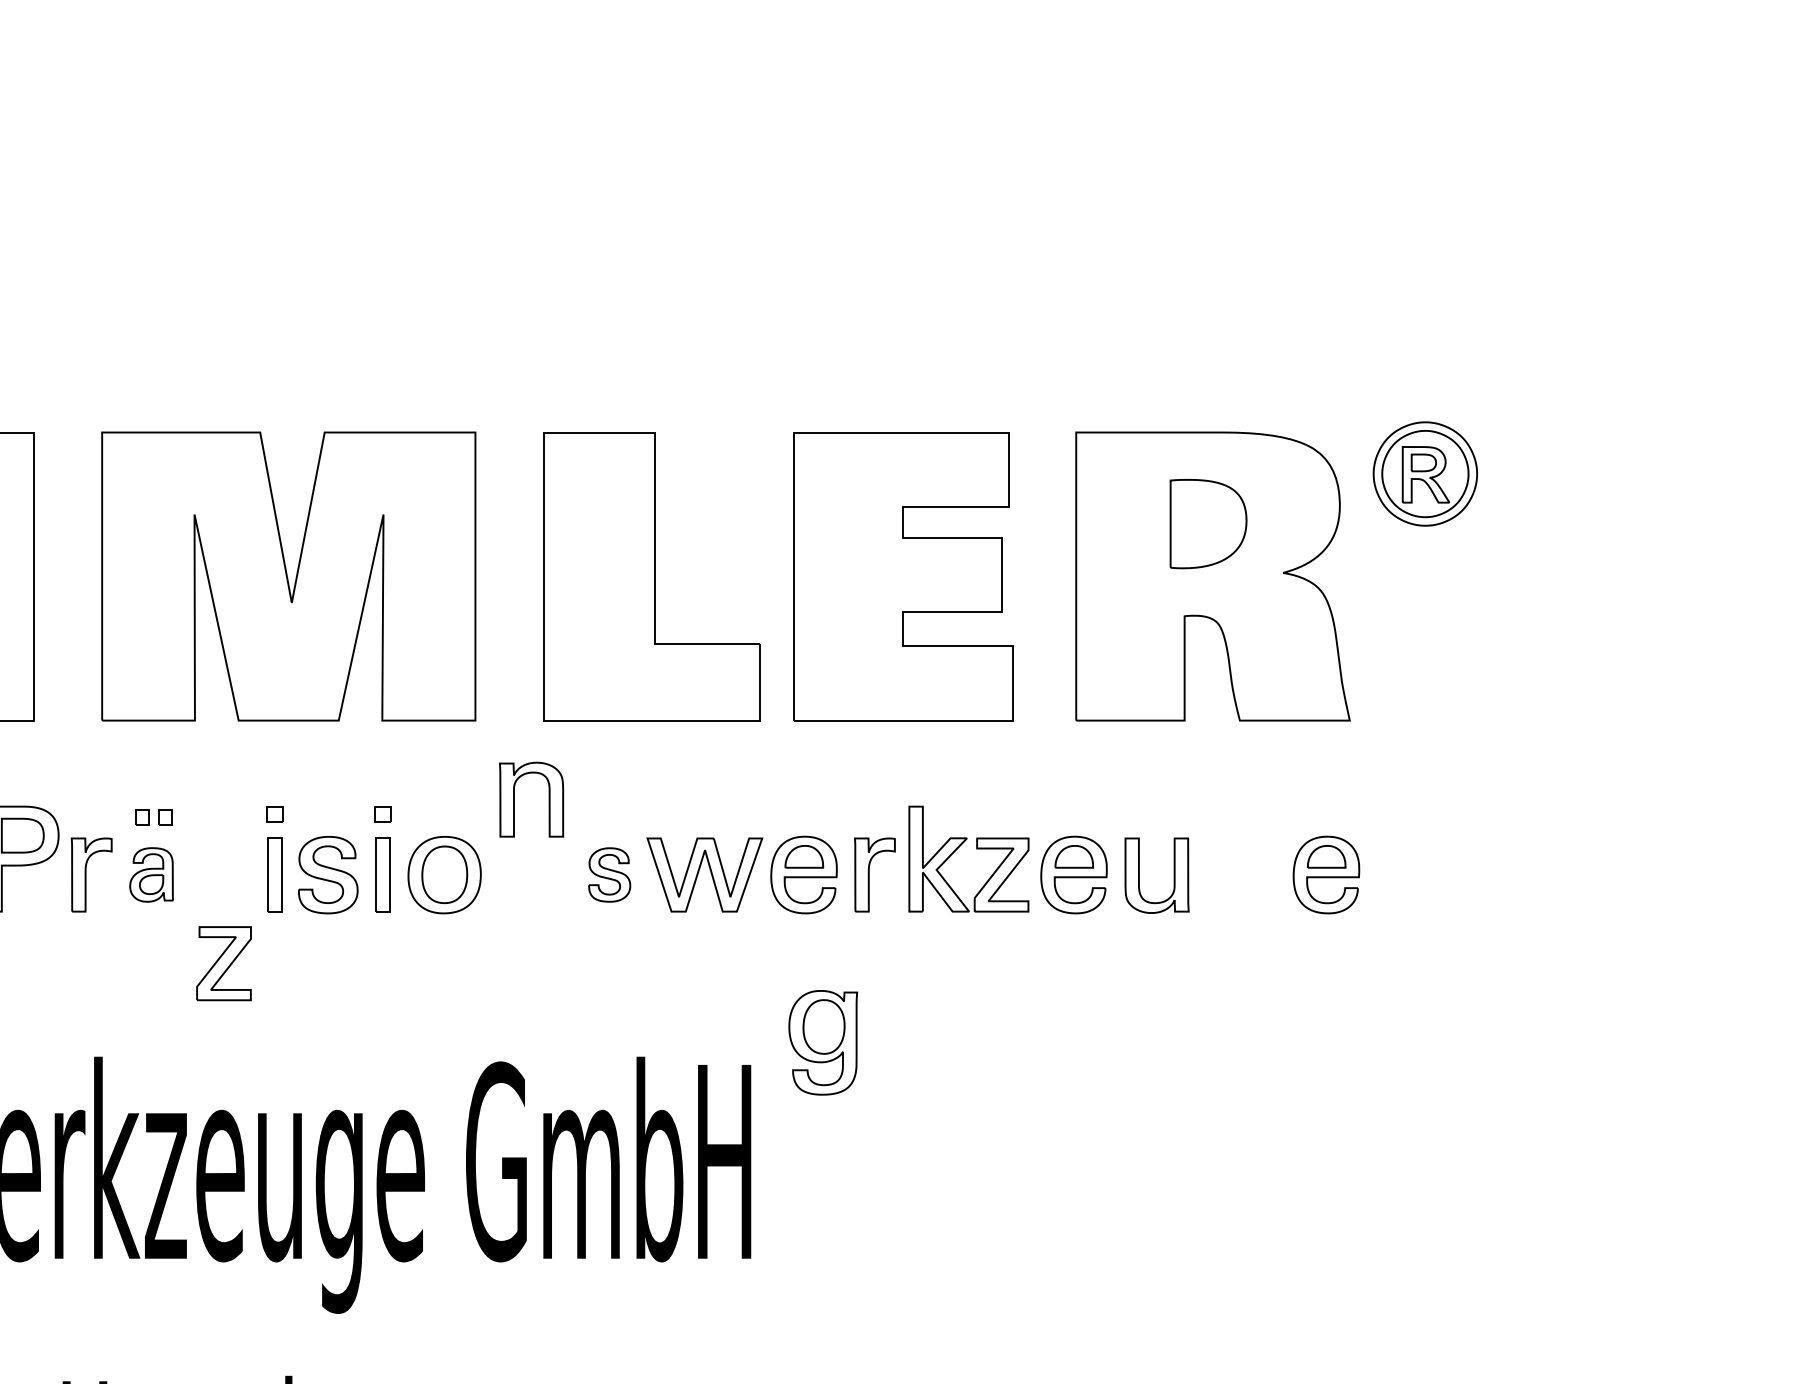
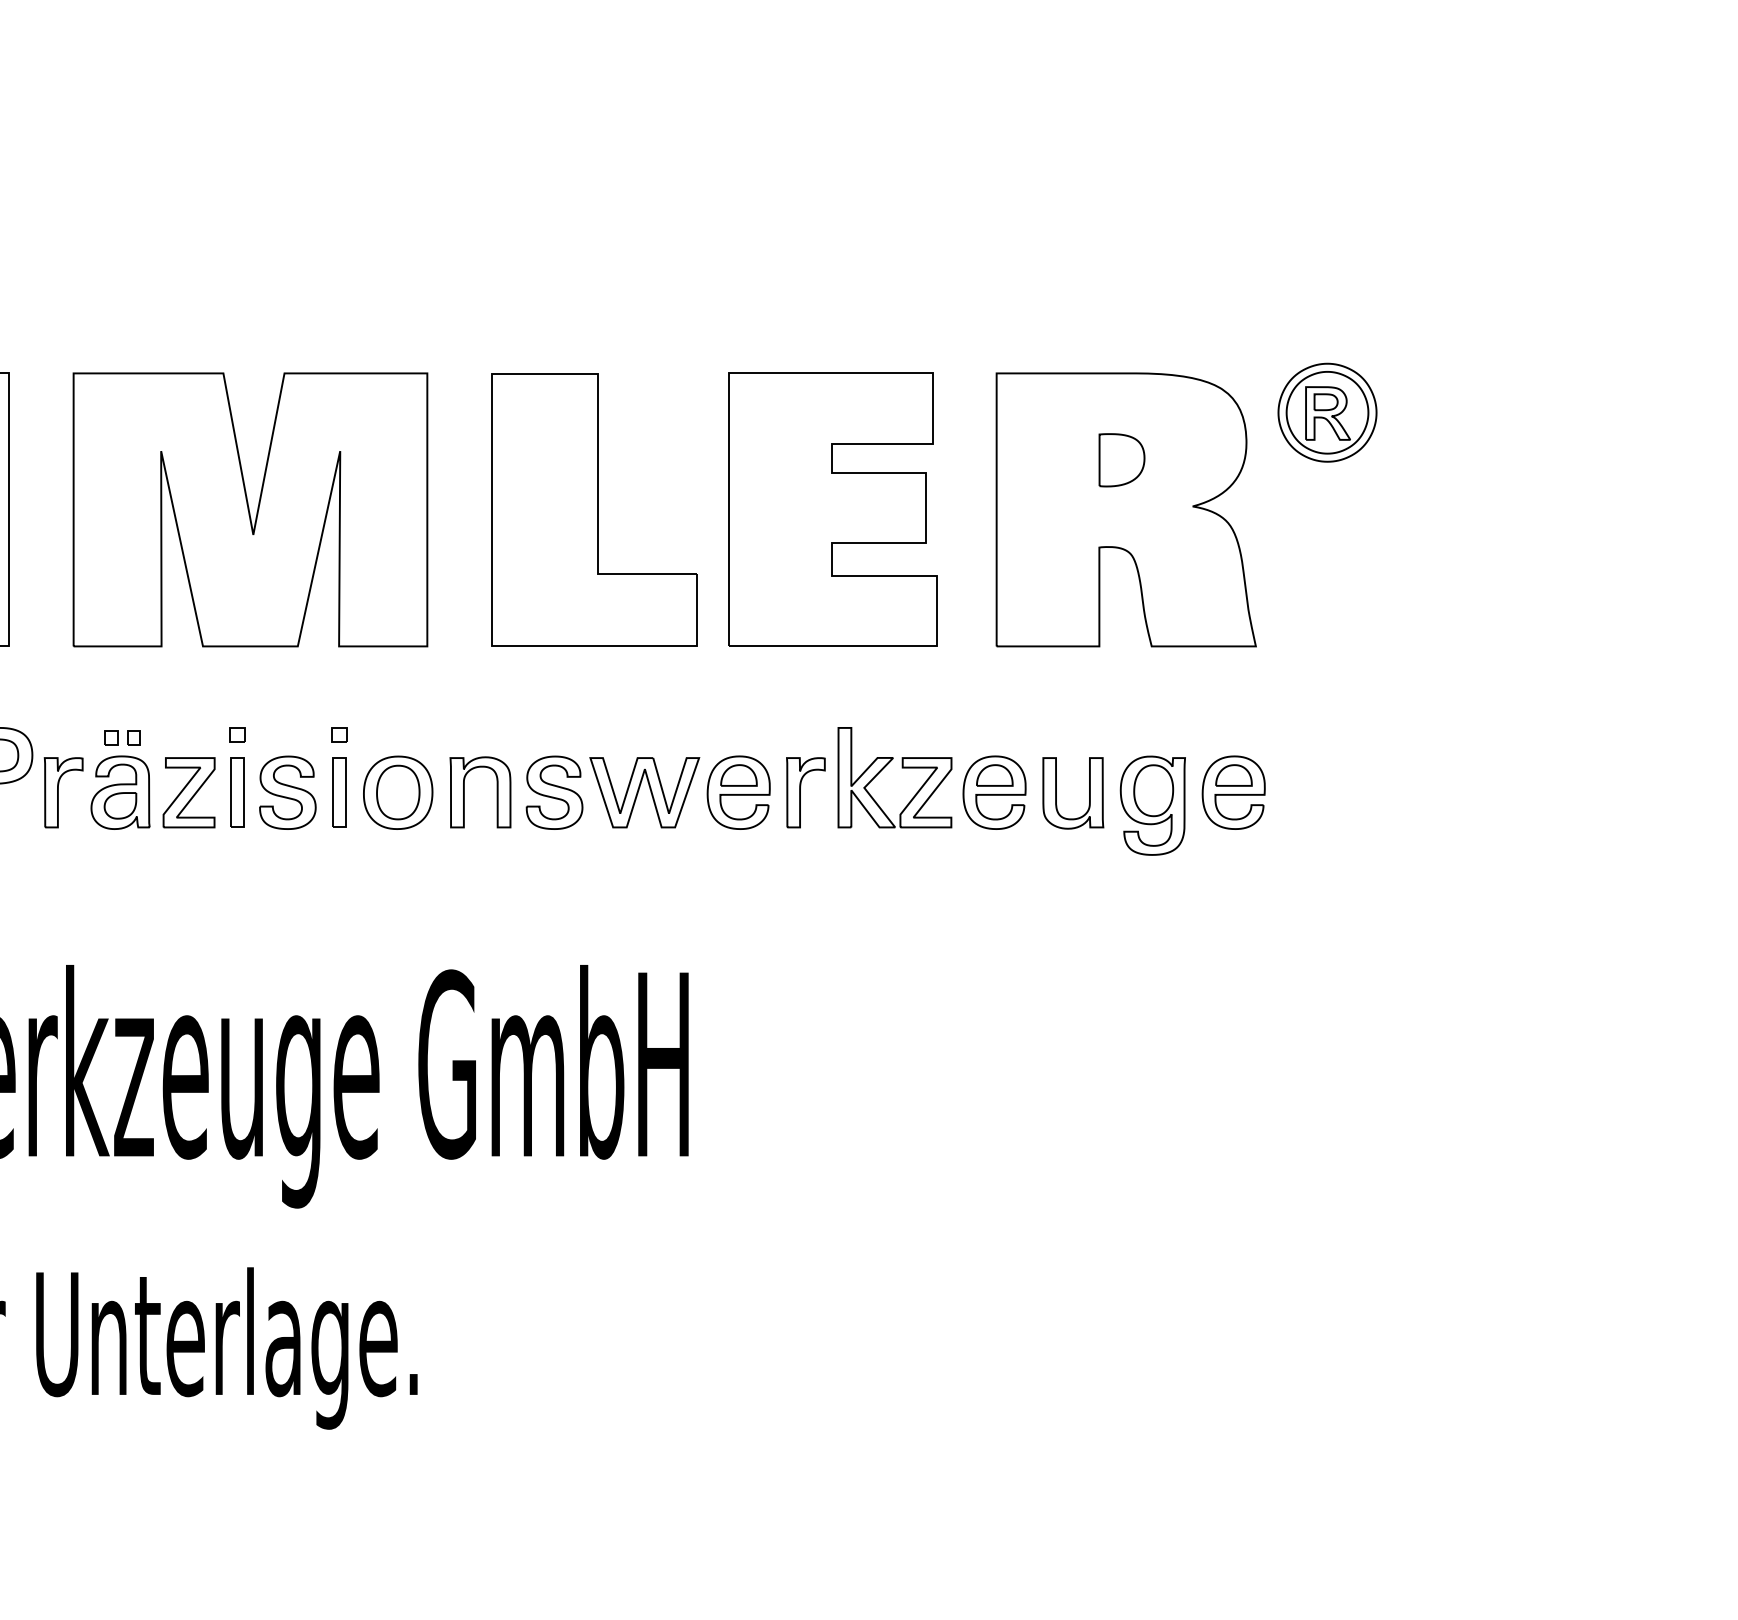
part: (1207, 524) -> (1121, 460), size x0.62
part: (514, 799) -> (464, 792), moved
part: (151, 874) -> (120, 792), size x1.43
part: (609, 874) -> (554, 792), size x1.43
part: (223, 963) -> (188, 792), moved
part: (822, 1042) -> (1152, 805), moved

